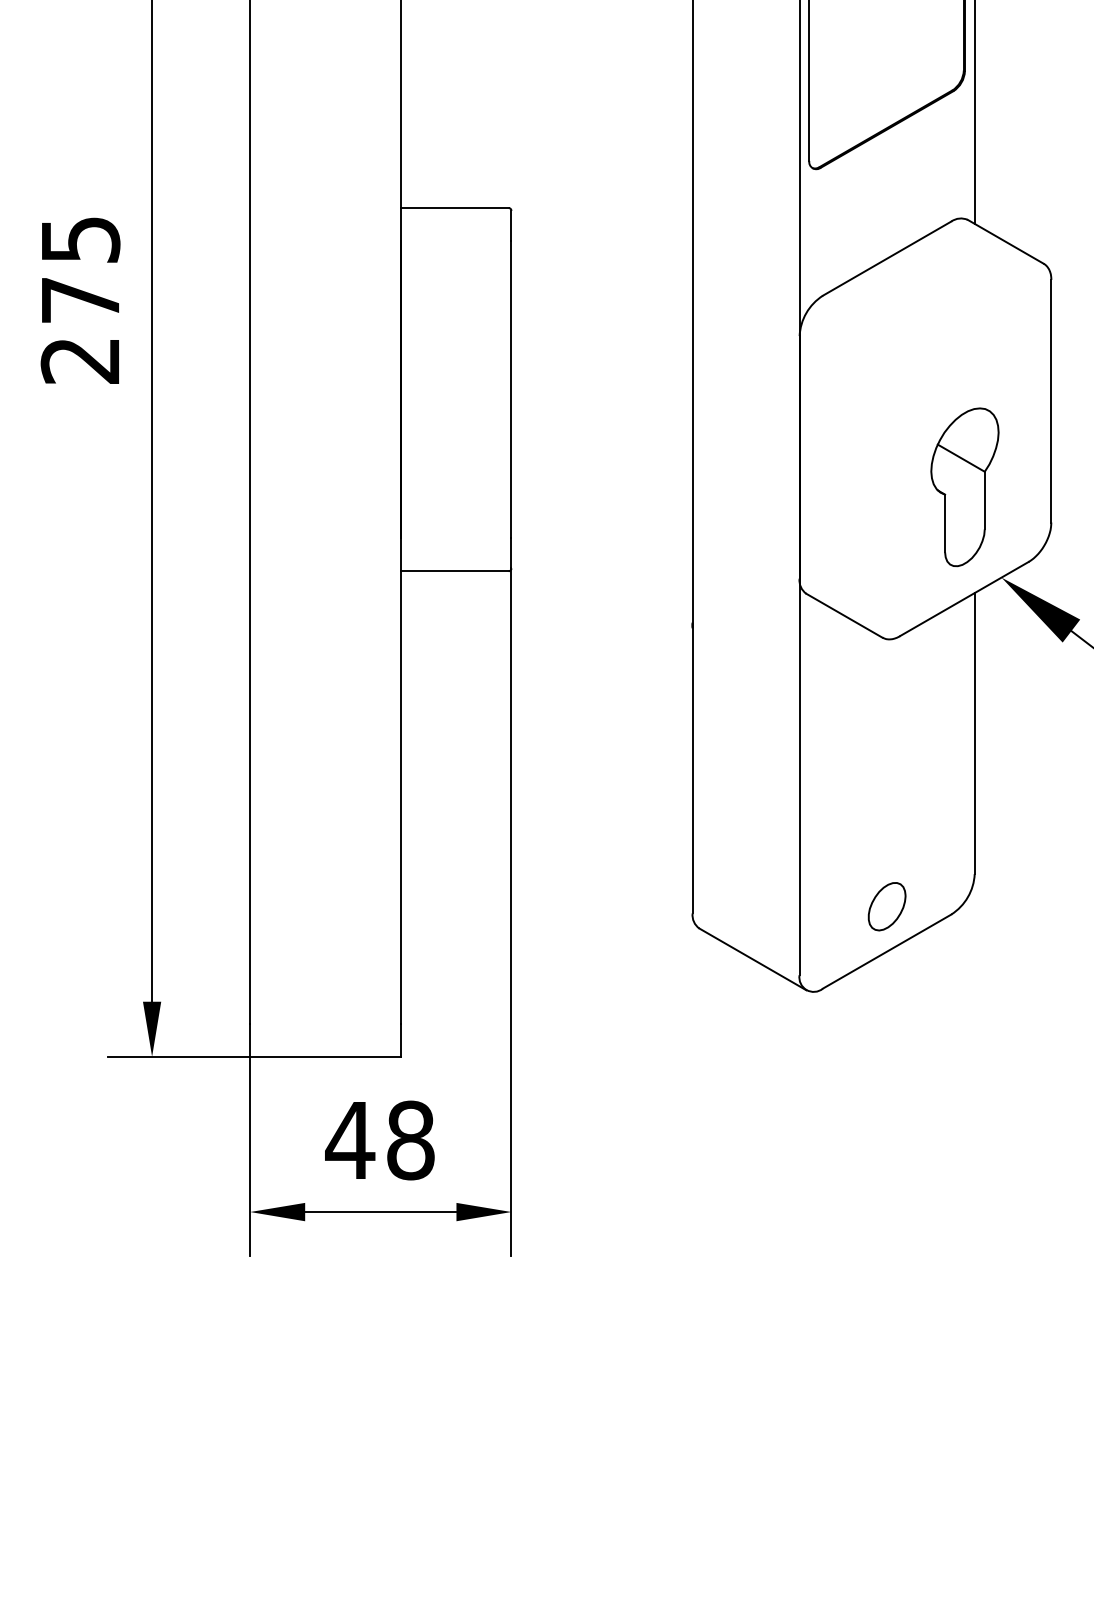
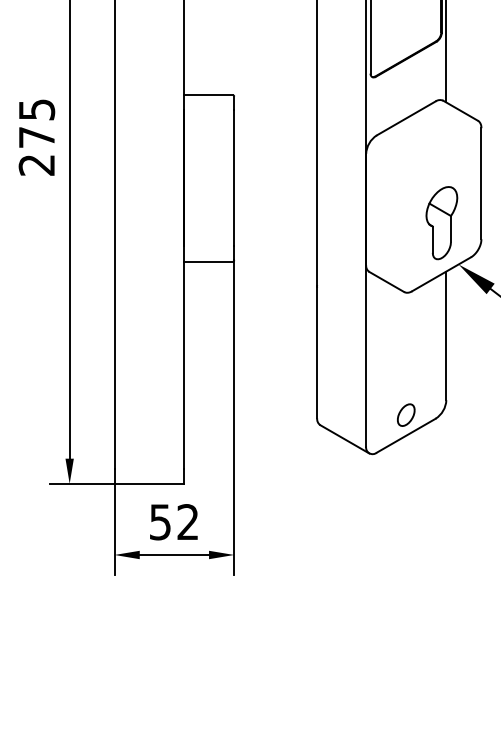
text: (378, 1141) -> (173, 522), 48 -> 52

